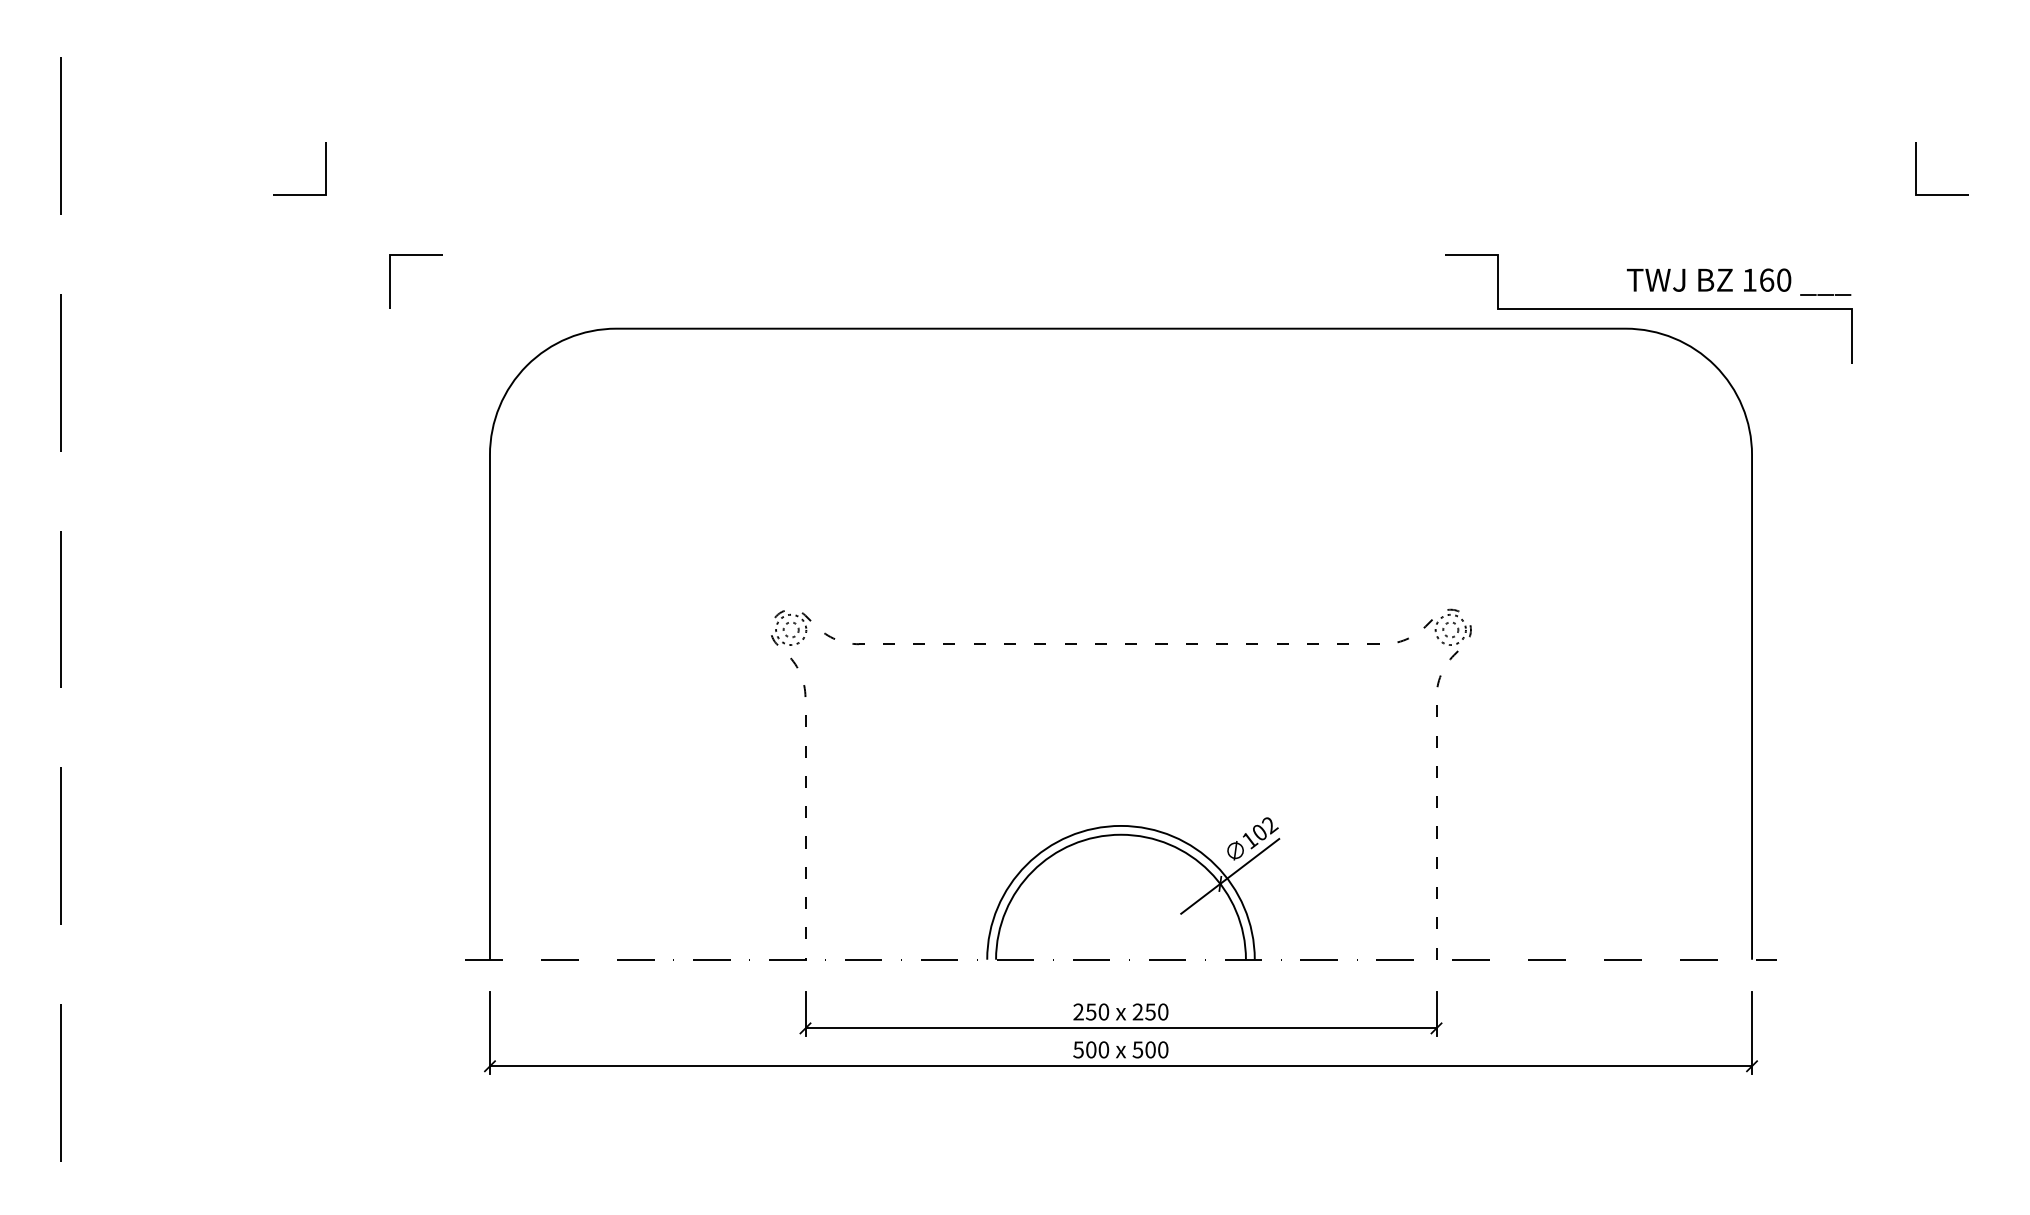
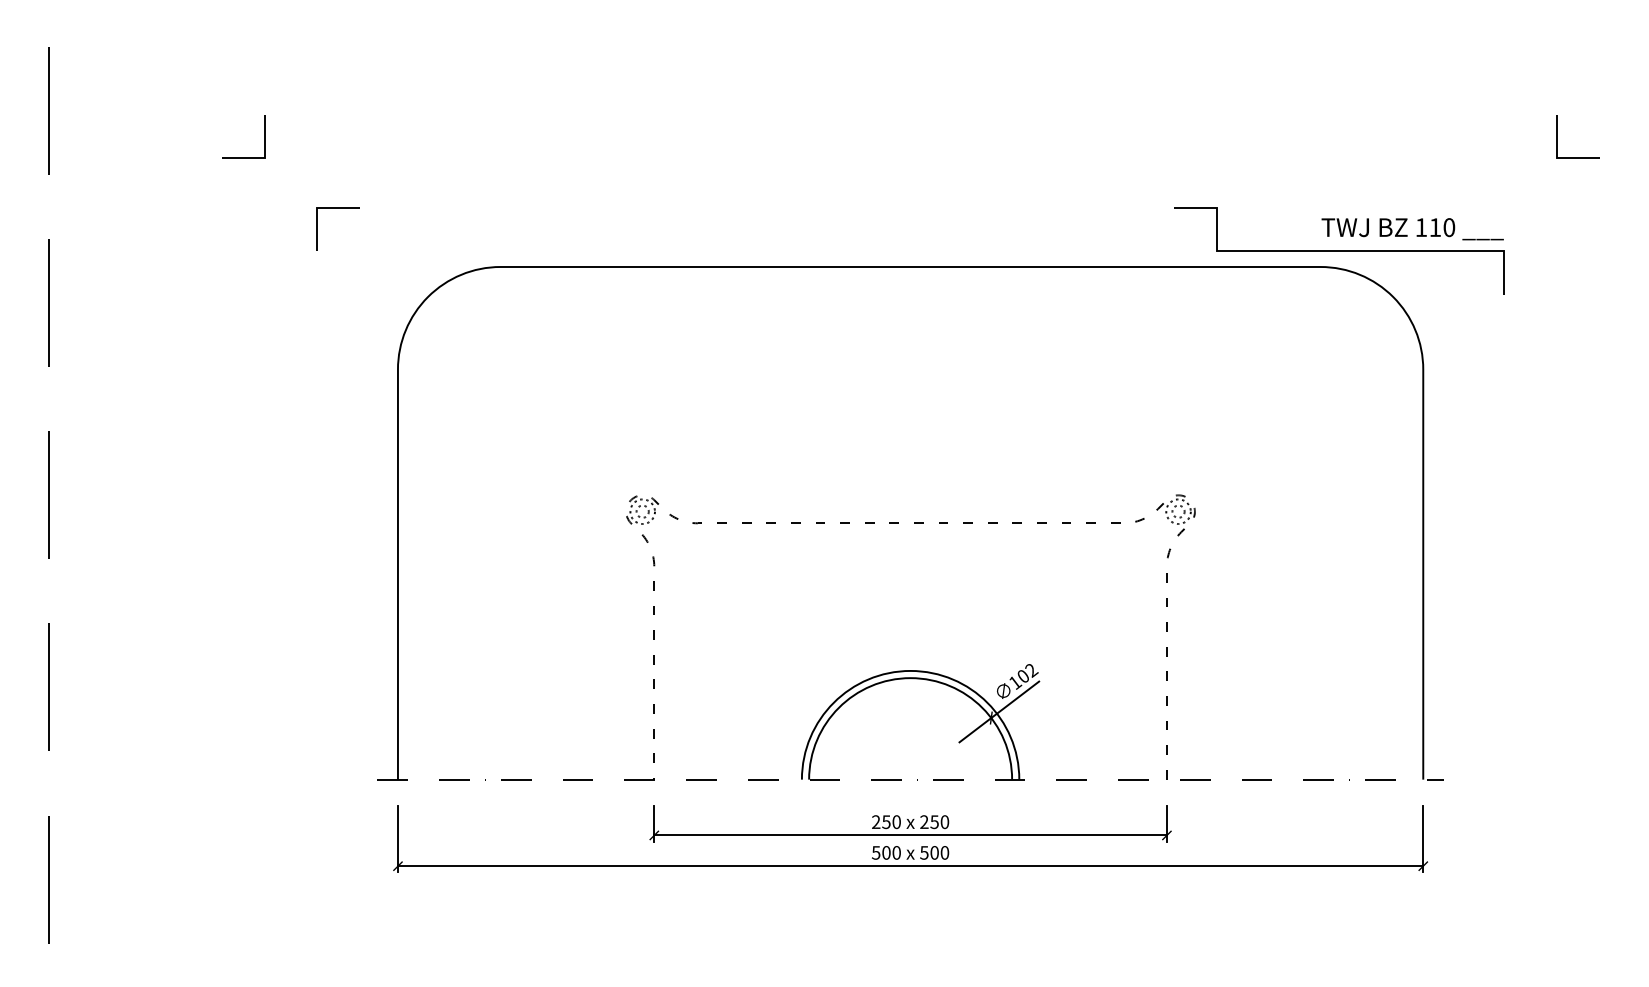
text: (1767, 279) -> (1435, 227), 160 -> 110

